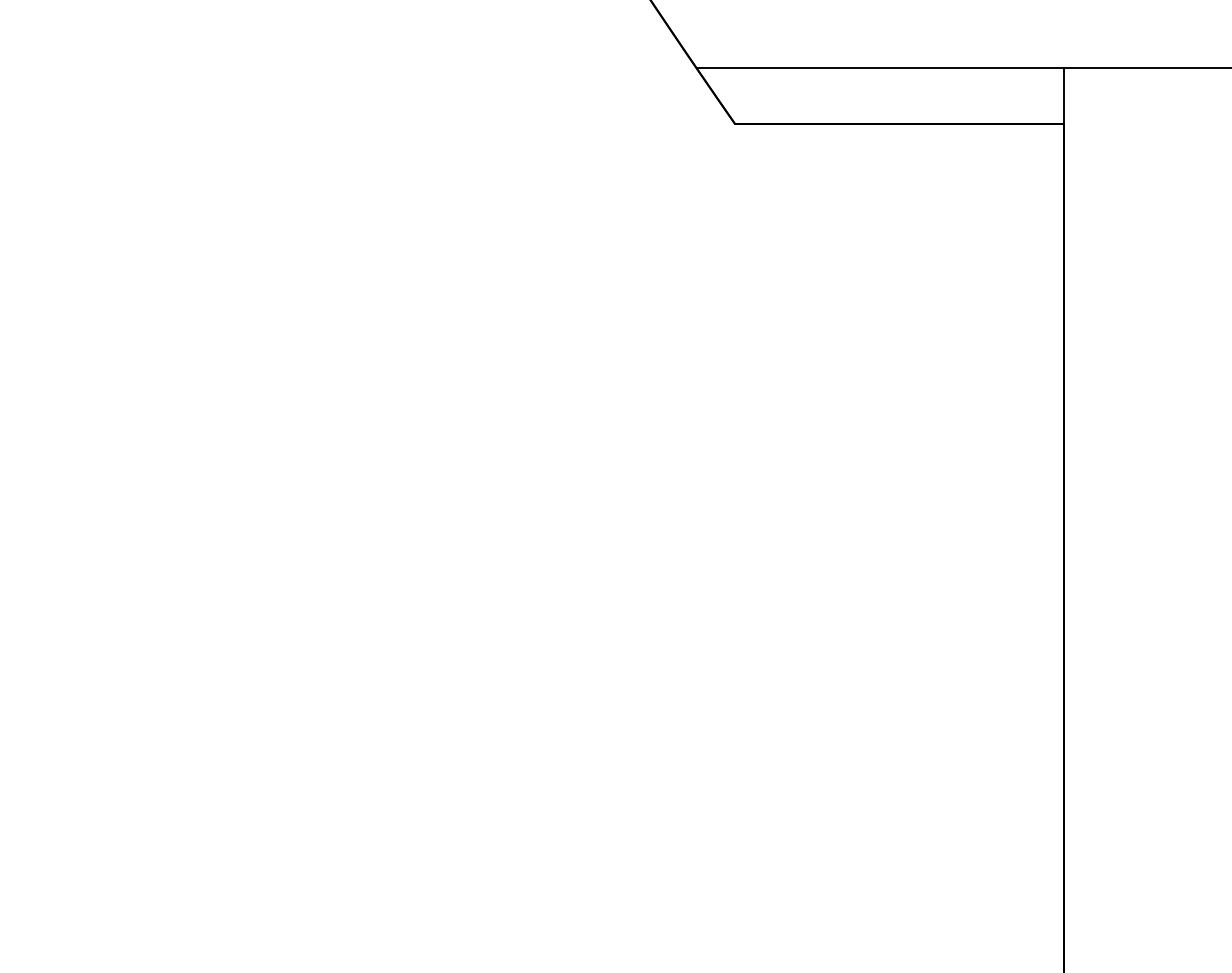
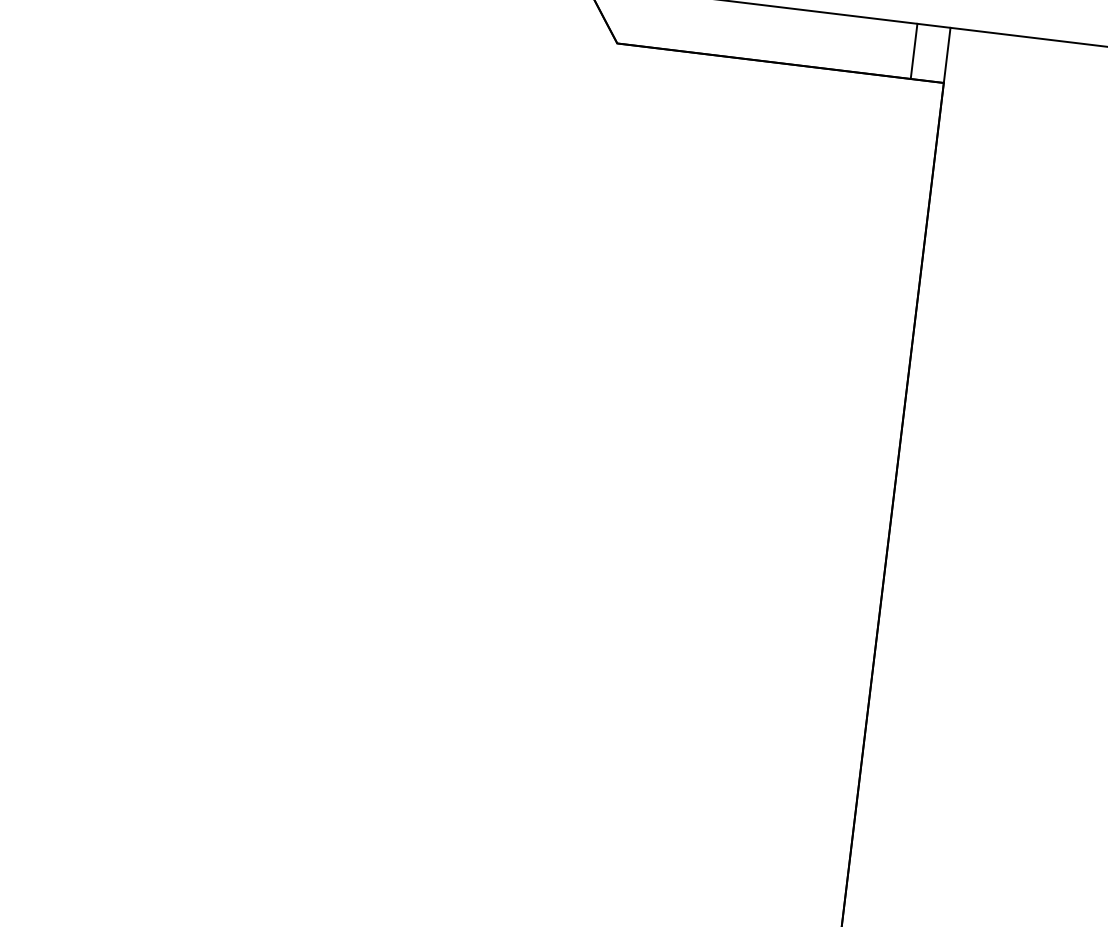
line: (1030, 95) -> (914, 50), added

